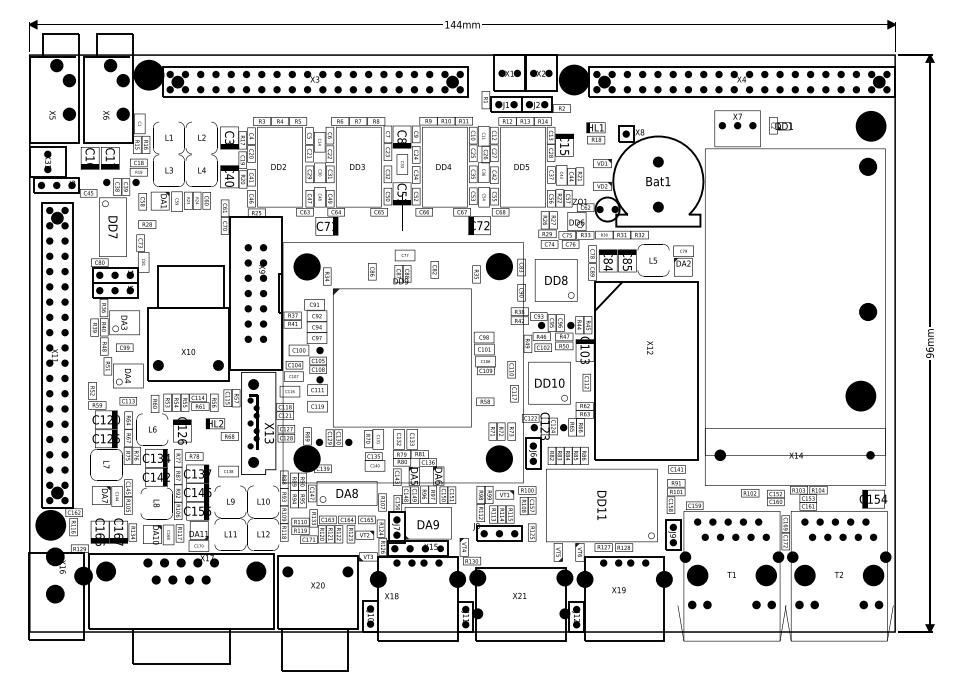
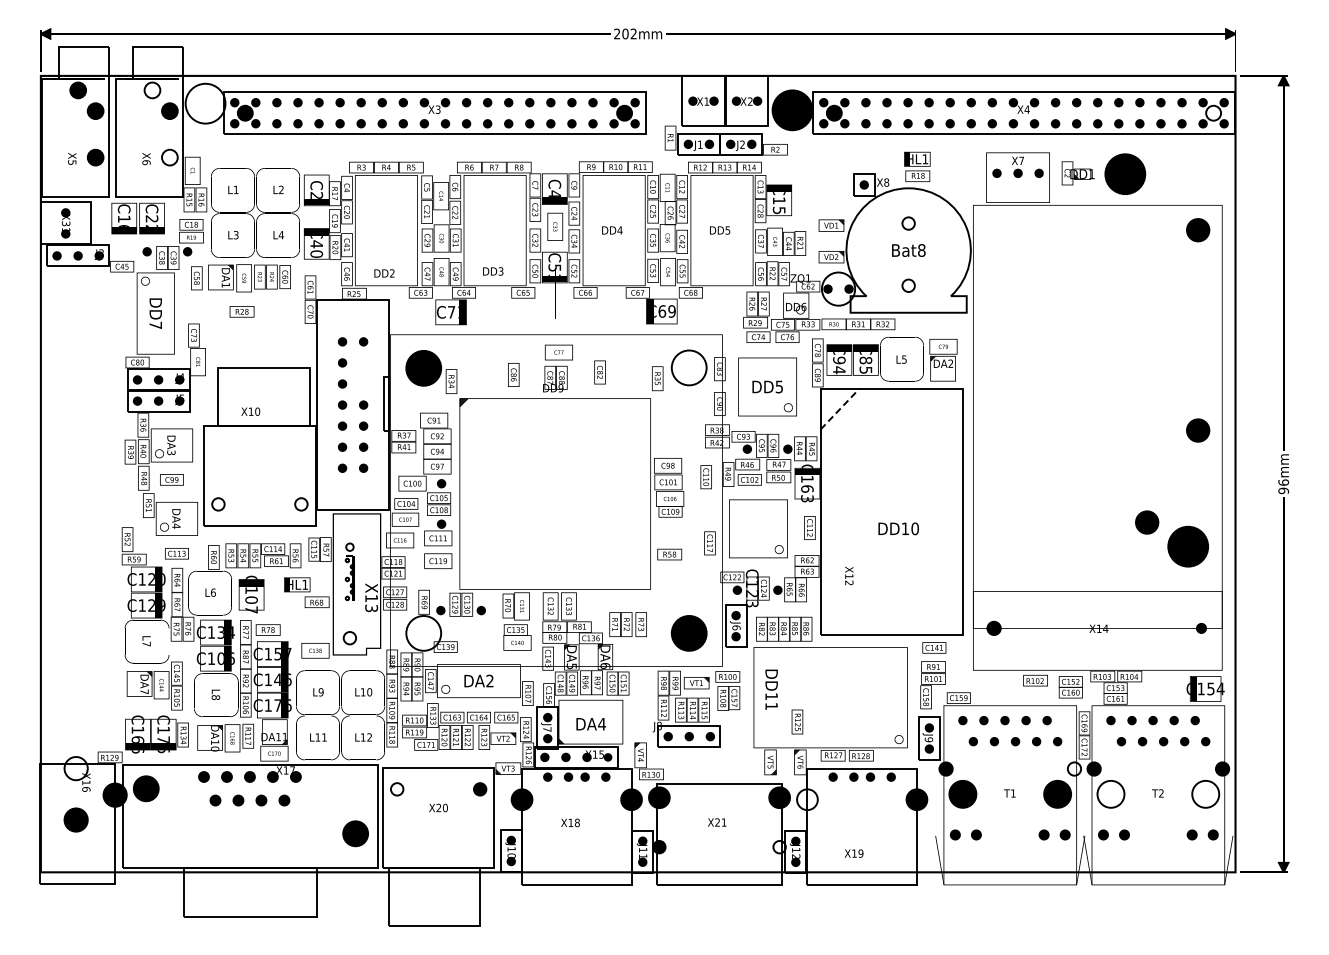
text: (453, 24) -> (625, 33), 144mm -> 202mm
fill: (110, 65) -> (152, 90), removed
fill: (149, 75) -> (205, 103), removed
fill: (879, 81) -> (1213, 112), removed
fill: (122, 114) -> (169, 157), removed
part: (871, 125) -> (1125, 173), moved
text: (595, 133) -> (917, 166), moved
text: (401, 140) -> (554, 193), C8 -> C4
text: (229, 141) -> (316, 195), C3 -> C2
text: (109, 159) -> (151, 220), C17 -> C22
fill: (658, 162) -> (908, 223), removed
text: (278, 167) -> (384, 273), moved
text: (357, 167) -> (493, 271), moved
text: (667, 181) -> (921, 250), Bat1 -> Bat8
fill: (658, 206) -> (908, 285), removed
text: (146, 224) -> (241, 311), moved
text: (482, 225) -> (666, 311), C72 -> C69
text: (608, 261) -> (839, 360), C84 -> C94
fill: (498, 266) -> (688, 367), removed
part: (262, 270) -> (362, 373), removed
text: (564, 280) -> (779, 386), DD8 -> DD5
line: (608, 296) -> (839, 409), solid -> dashed
text: (650, 347) -> (849, 575), moved
text: (188, 351) -> (250, 411), moved
text: (585, 353) -> (807, 488), C103 -> C163
fill: (158, 365) -> (218, 504), removed
fill: (218, 365) -> (301, 504), removed
text: (511, 369) -> (705, 477), moved
part: (59, 371) -> (81, 512), removed
part: (831, 378) -> (1147, 522), added
text: (549, 382) -> (898, 528), moved
part: (253, 414) -> (349, 571), size x0.6
text: (220, 423) -> (304, 584), HL2 -> HL1
text: (501, 431) -> (627, 624), moved
text: (182, 437) -> (251, 604), C126 -> C107
text: (118, 438) -> (163, 605), C125 -> C129
fill: (306, 458) -> (423, 632), removed
fill: (253, 461) -> (349, 637), removed
text: (201, 473) -> (277, 653), C137 -> C157
text: (163, 477) -> (225, 658), C142 -> C106
text: (354, 493) -> (489, 680), DA8 -> DA2
text: (601, 505) -> (771, 689), moved
text: (204, 511) -> (282, 705), C155 -> C176
text: (436, 524) -> (602, 723), DA9 -> DA4
text: (532, 532) -> (797, 721), moved
text: (118, 539) -> (163, 744), C167 -> C175
fill: (54, 556) -> (75, 768), removed
fill: (778, 556) -> (1074, 768), removed
part: (256, 571) -> (355, 833), moved
fill: (287, 572) -> (396, 789), removed
fill: (804, 574) -> (1110, 793), removed
fill: (873, 574) -> (1205, 793), removed
fill: (585, 579) -> (807, 799), removed
text: (618, 590) -> (853, 853), moved
text: (391, 595) -> (570, 822), moved
fill: (564, 613) -> (779, 846), removed

